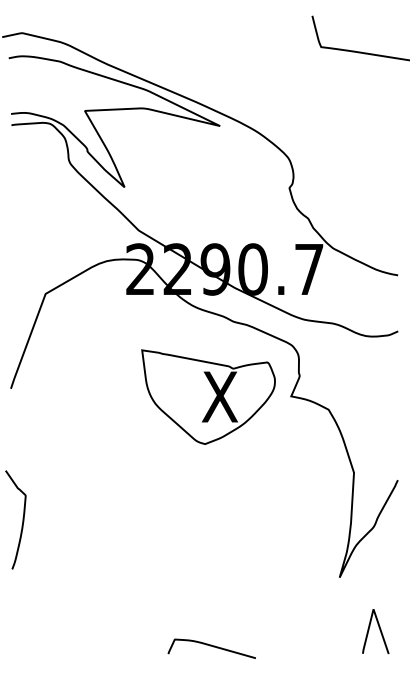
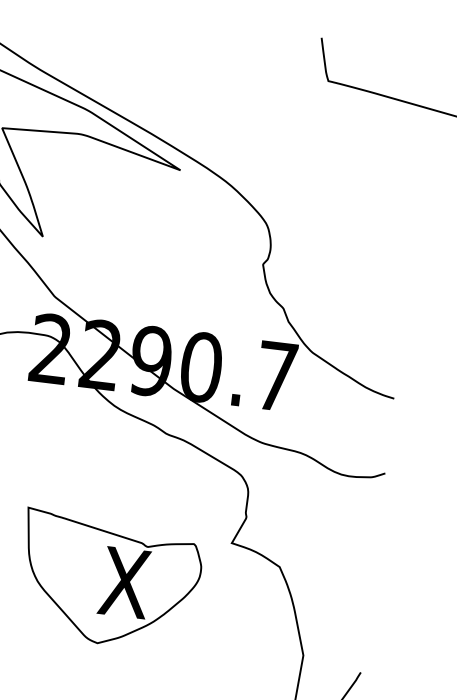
part: (208, 396) -> (109, 580), moved

